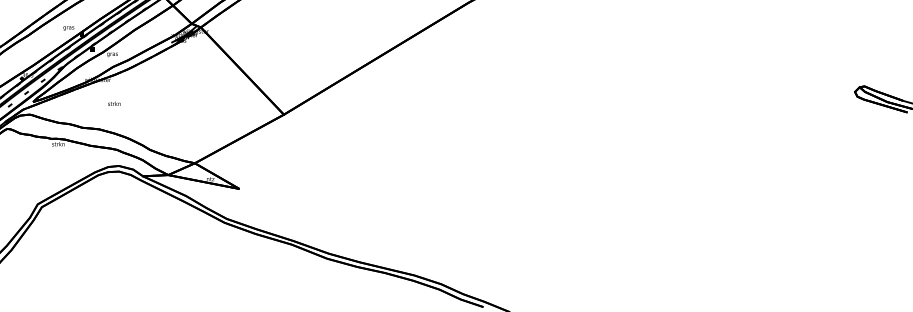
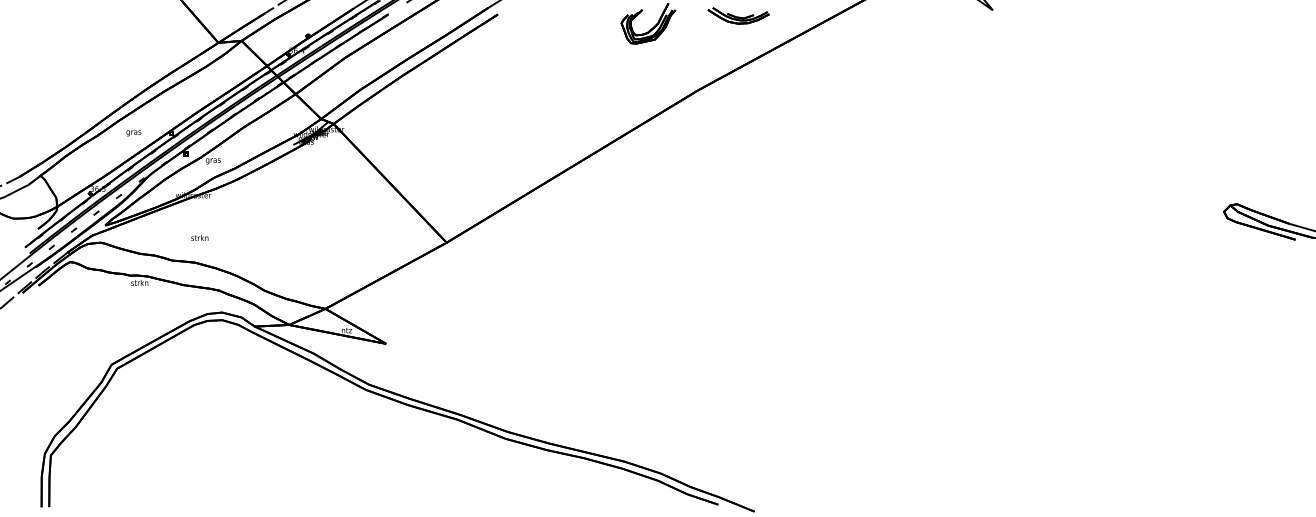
text: (68, 28) -> (133, 133), moved
text: (114, 103) -> (199, 237), moved

